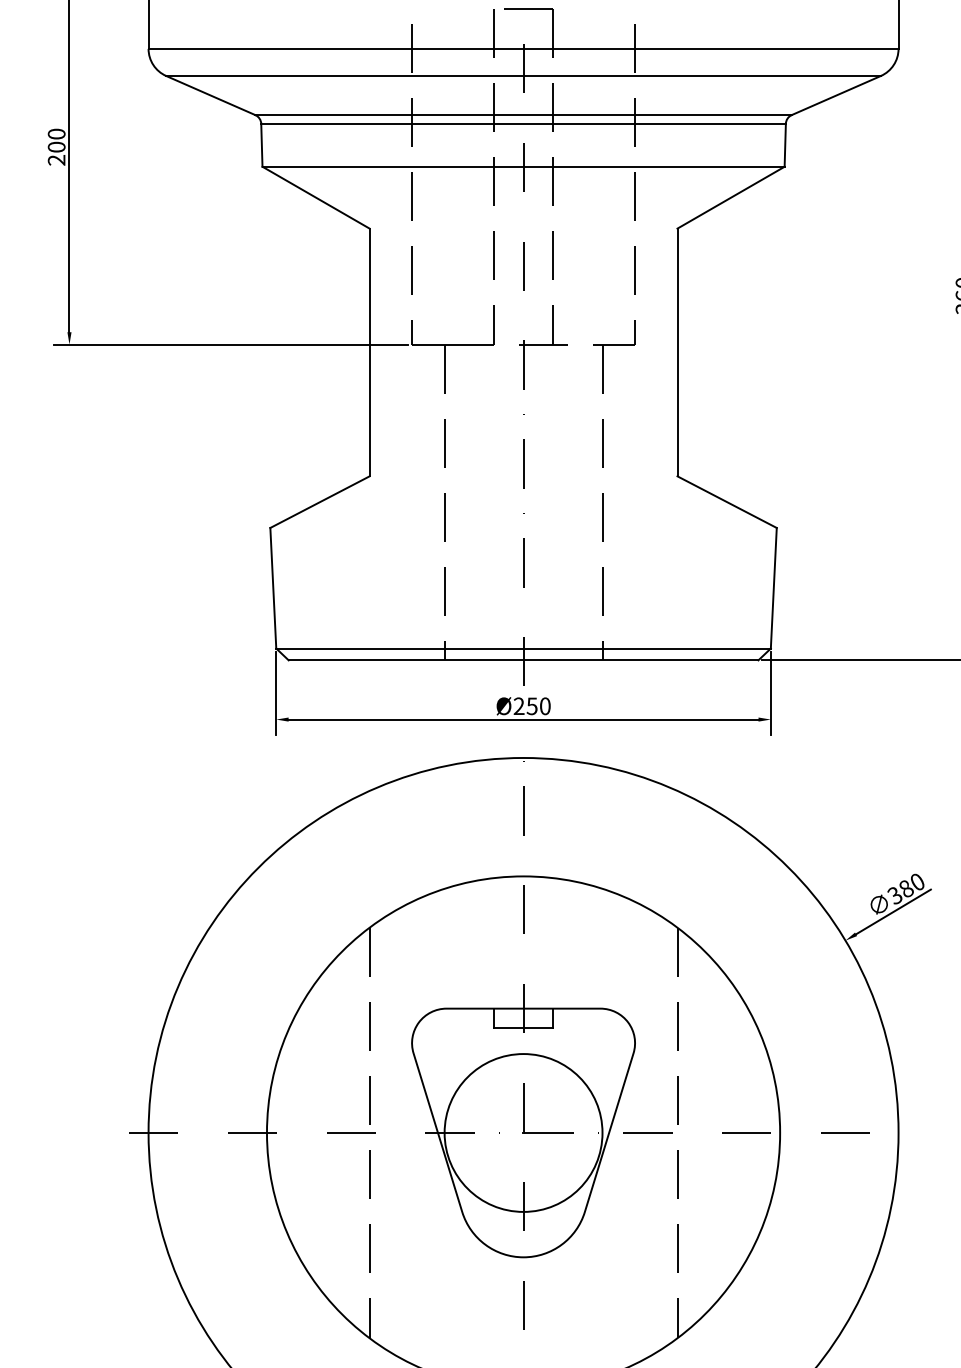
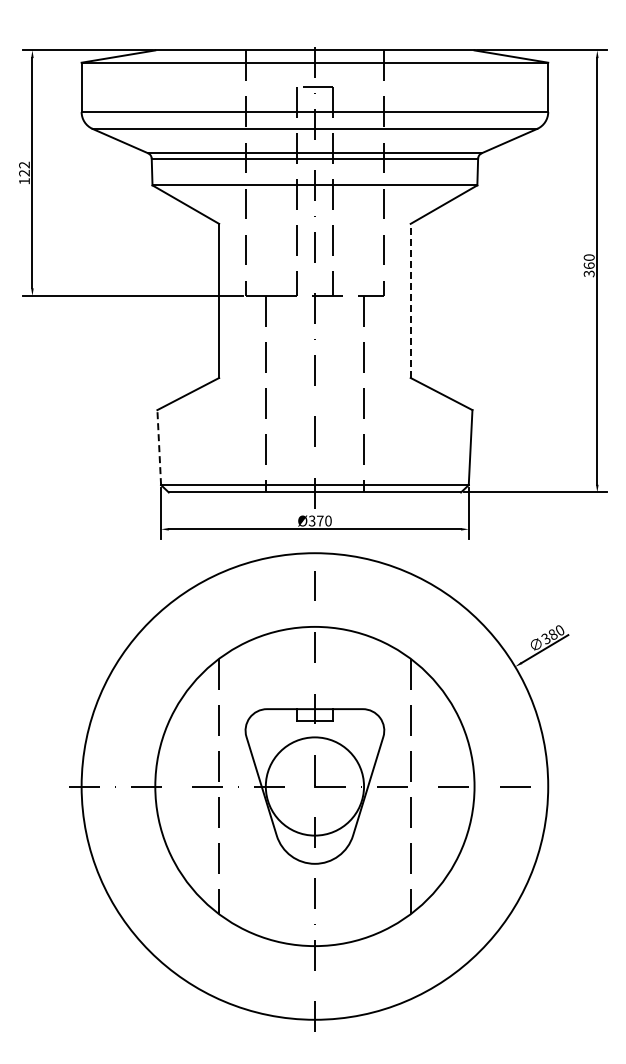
text: (56, 146) -> (24, 172), 200 -> 122
line: (677, 351) -> (410, 300), solid -> dashed
line: (273, 588) -> (159, 447), solid -> dashed
text: (526, 705) -> (316, 520), Ø250 -> Ø370

